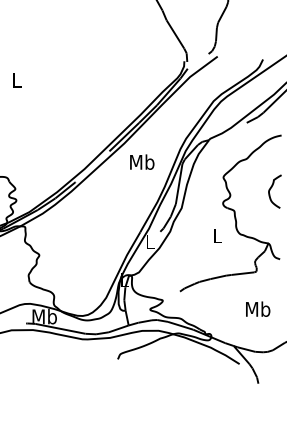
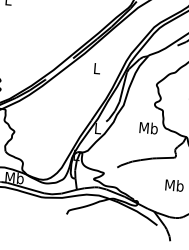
text: (142, 161) -> (97, 68), Mb -> L
text: (217, 235) -> (148, 127), L -> Mb

